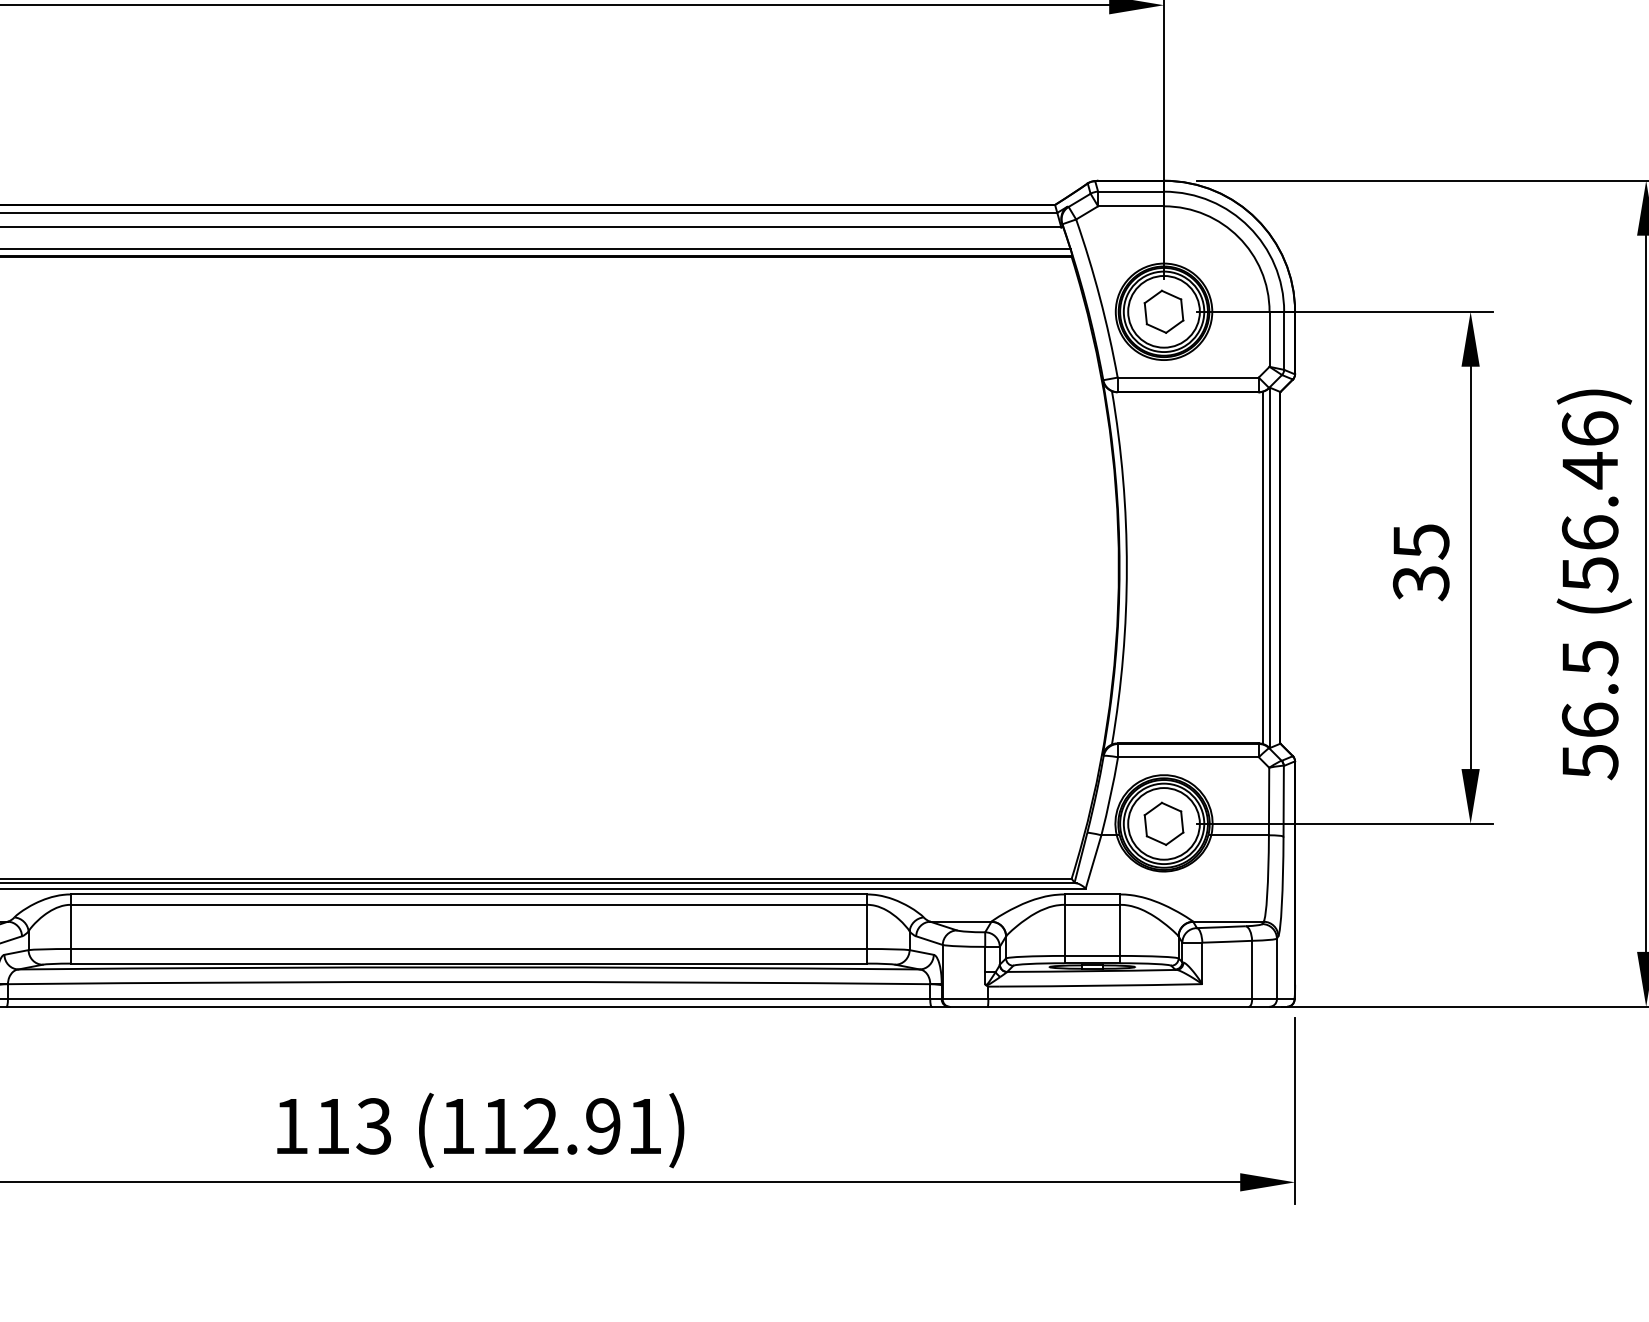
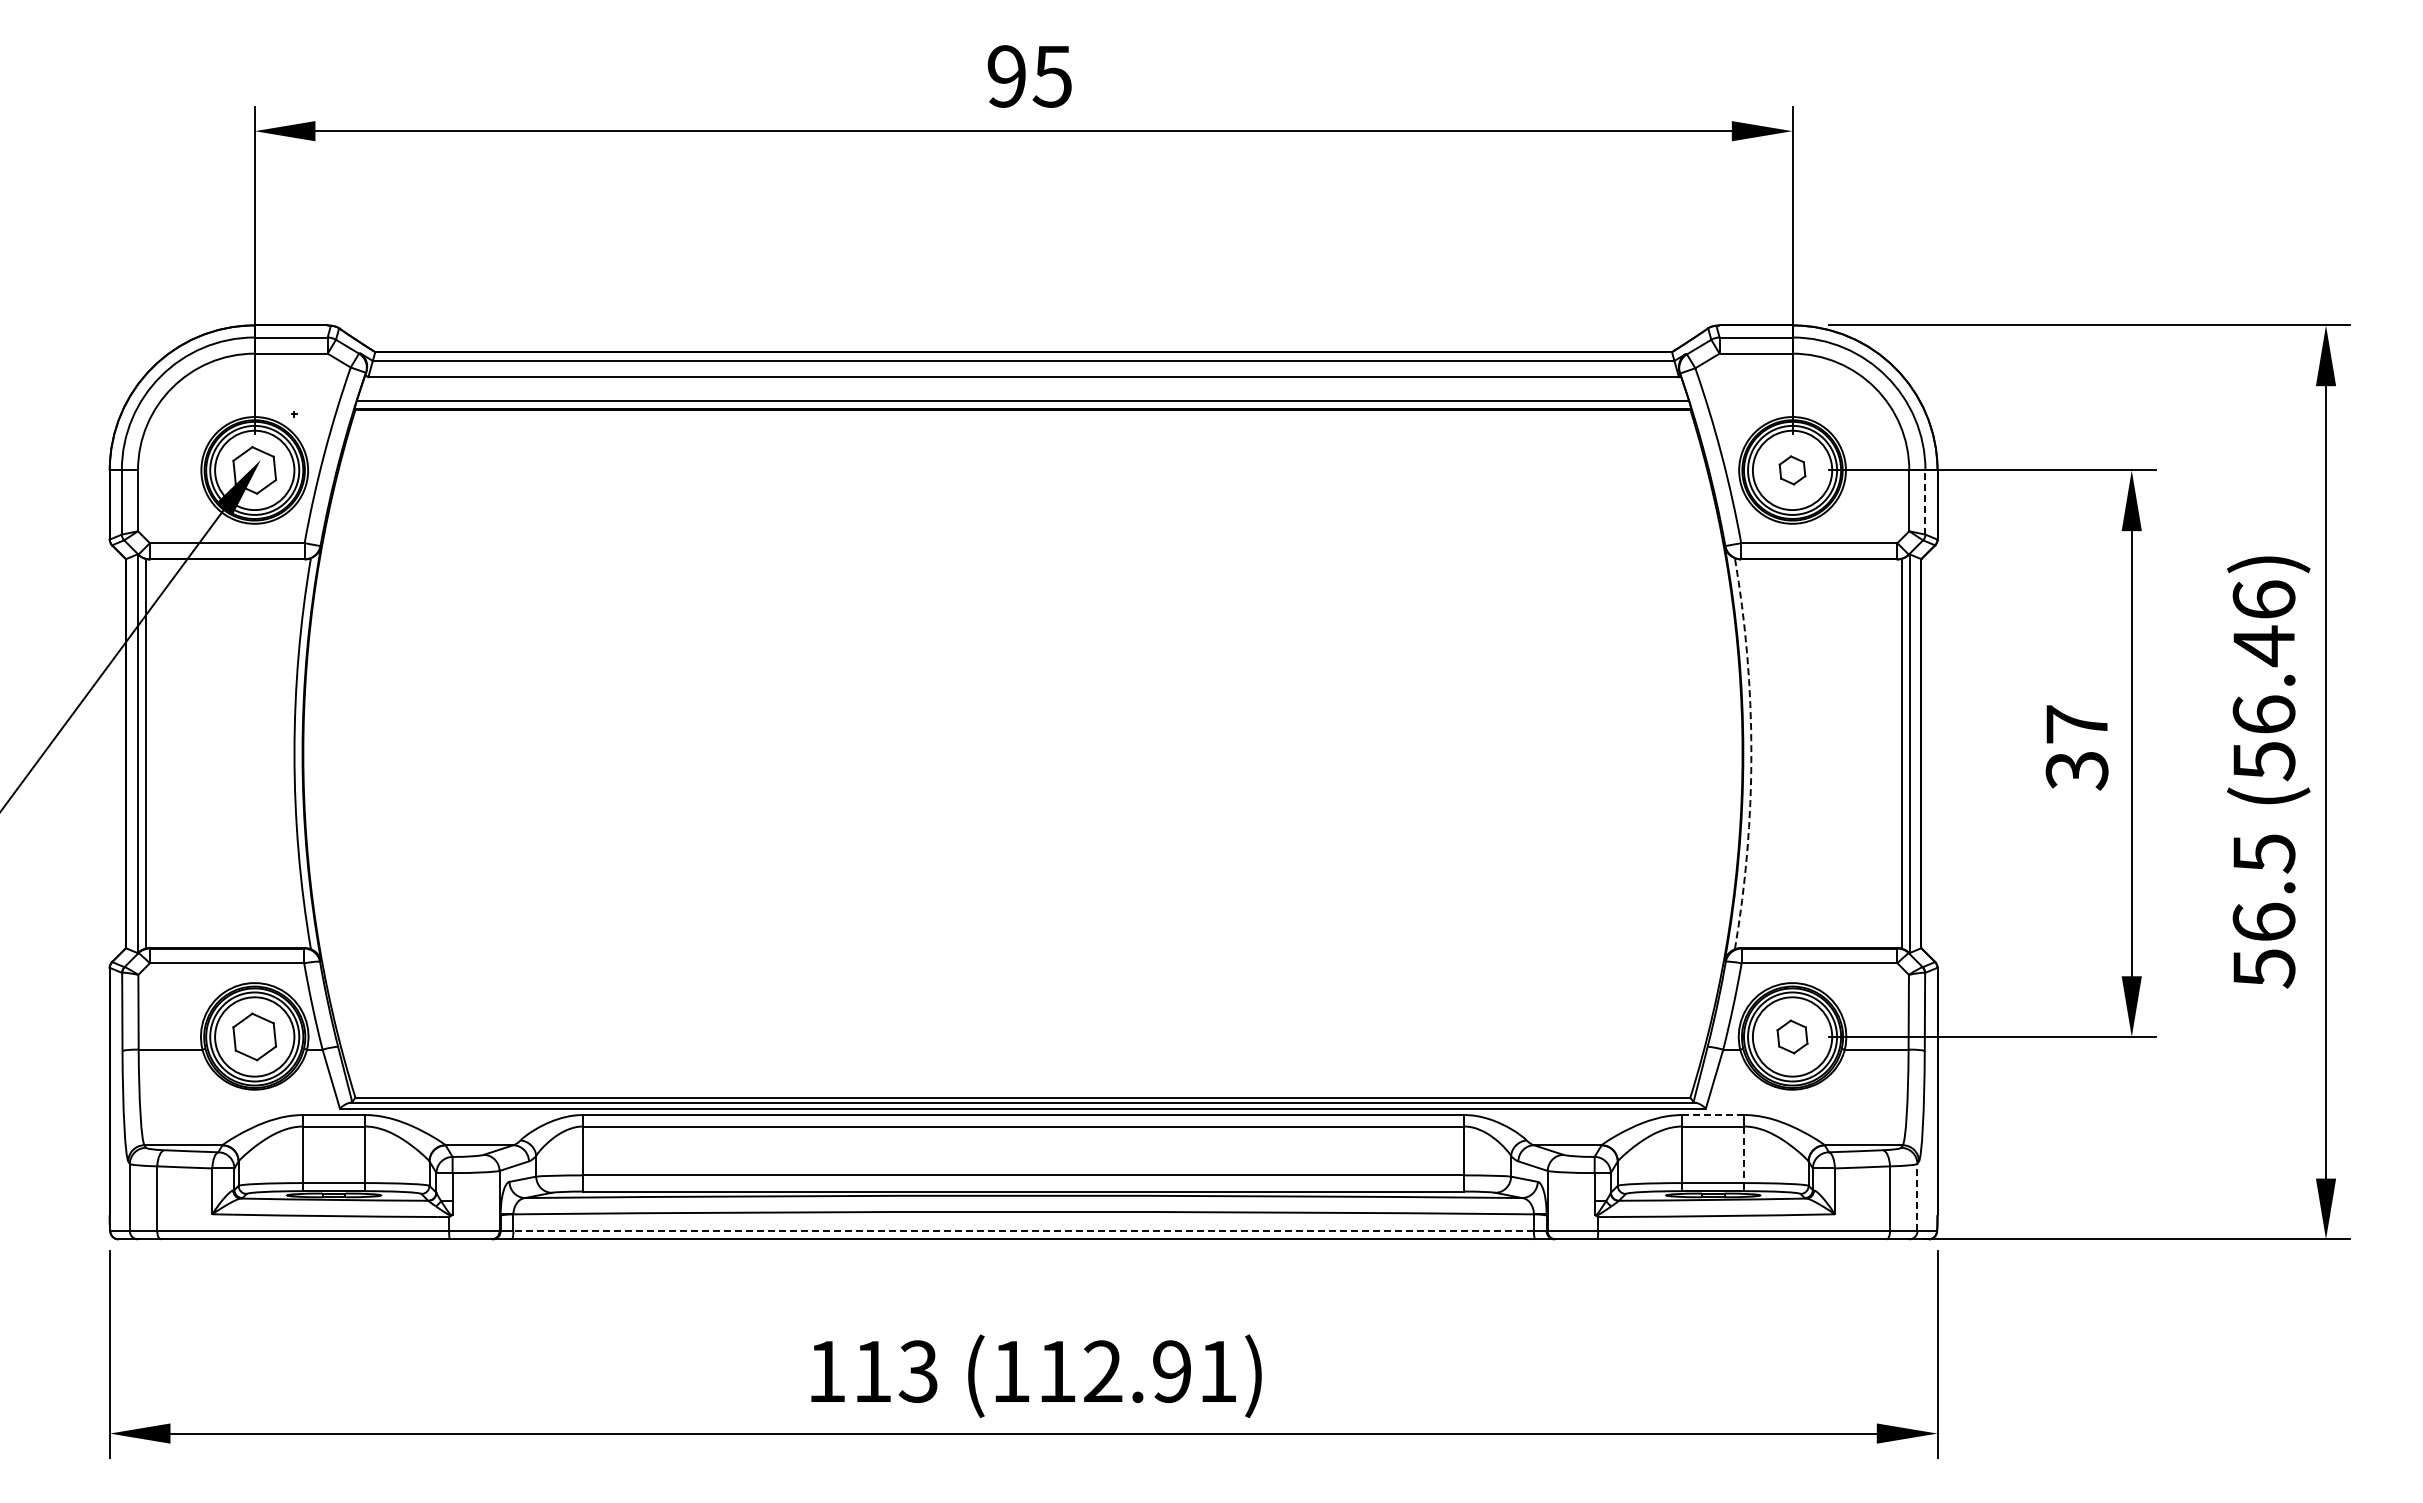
part: (1163, 311) -> (1792, 470), size x0.6
line: (1284, 340) -> (1925, 502), solid -> dashed
text: (1421, 541) -> (2077, 724), 35 -> 37
arc: (1126, 567) -> (1751, 753), solid -> dashed
part: (1163, 823) -> (1792, 1036), size x0.7
line: (1092, 894) -> (1713, 1115), solid -> dashed
line: (1120, 931) -> (1744, 1155), solid -> dashed
line: (1276, 968) -> (1917, 1197), solid -> dashed
line: (468, 999) -> (1023, 1231), solid -> dashed

